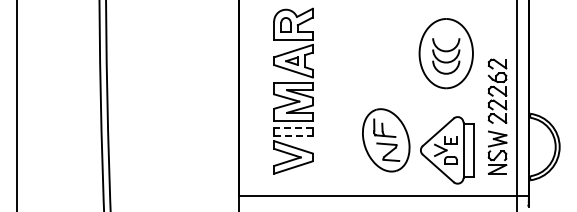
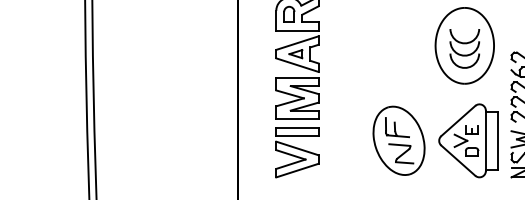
line: (293, 128) -> (297, 127), dashed -> solid
line: (294, 135) -> (298, 135), dashed -> solid
part: (447, 150) -> (468, 140), moved

